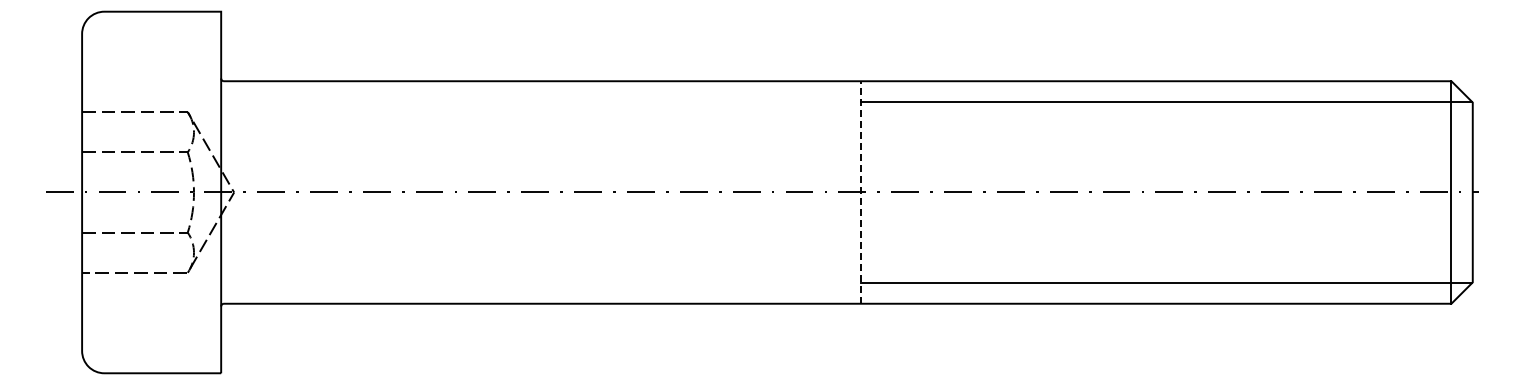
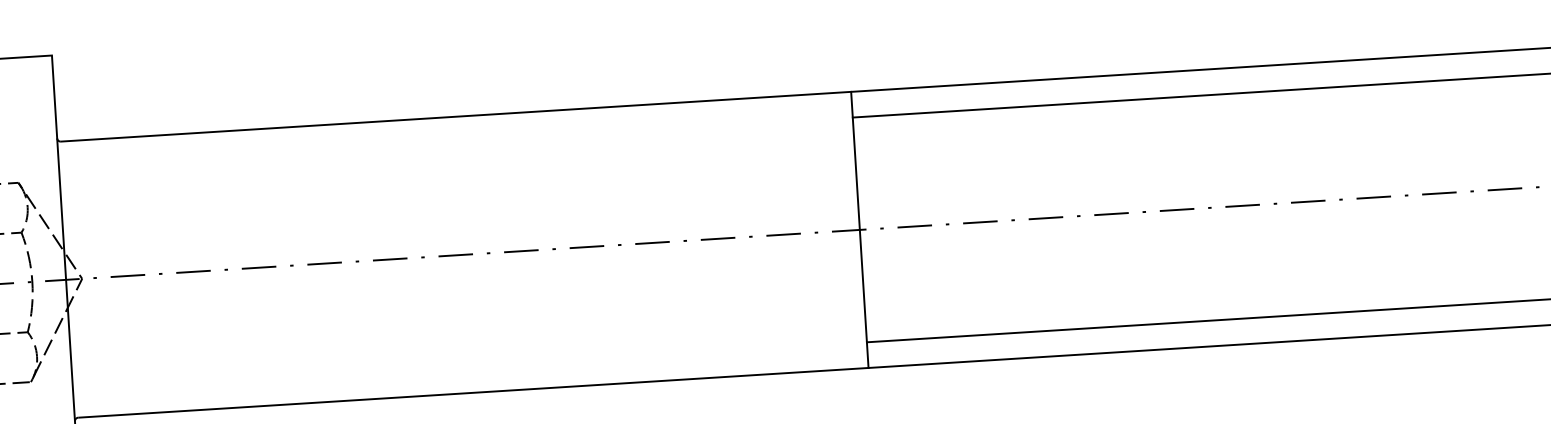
line: (860, 192) -> (859, 229), dashed -> solid

